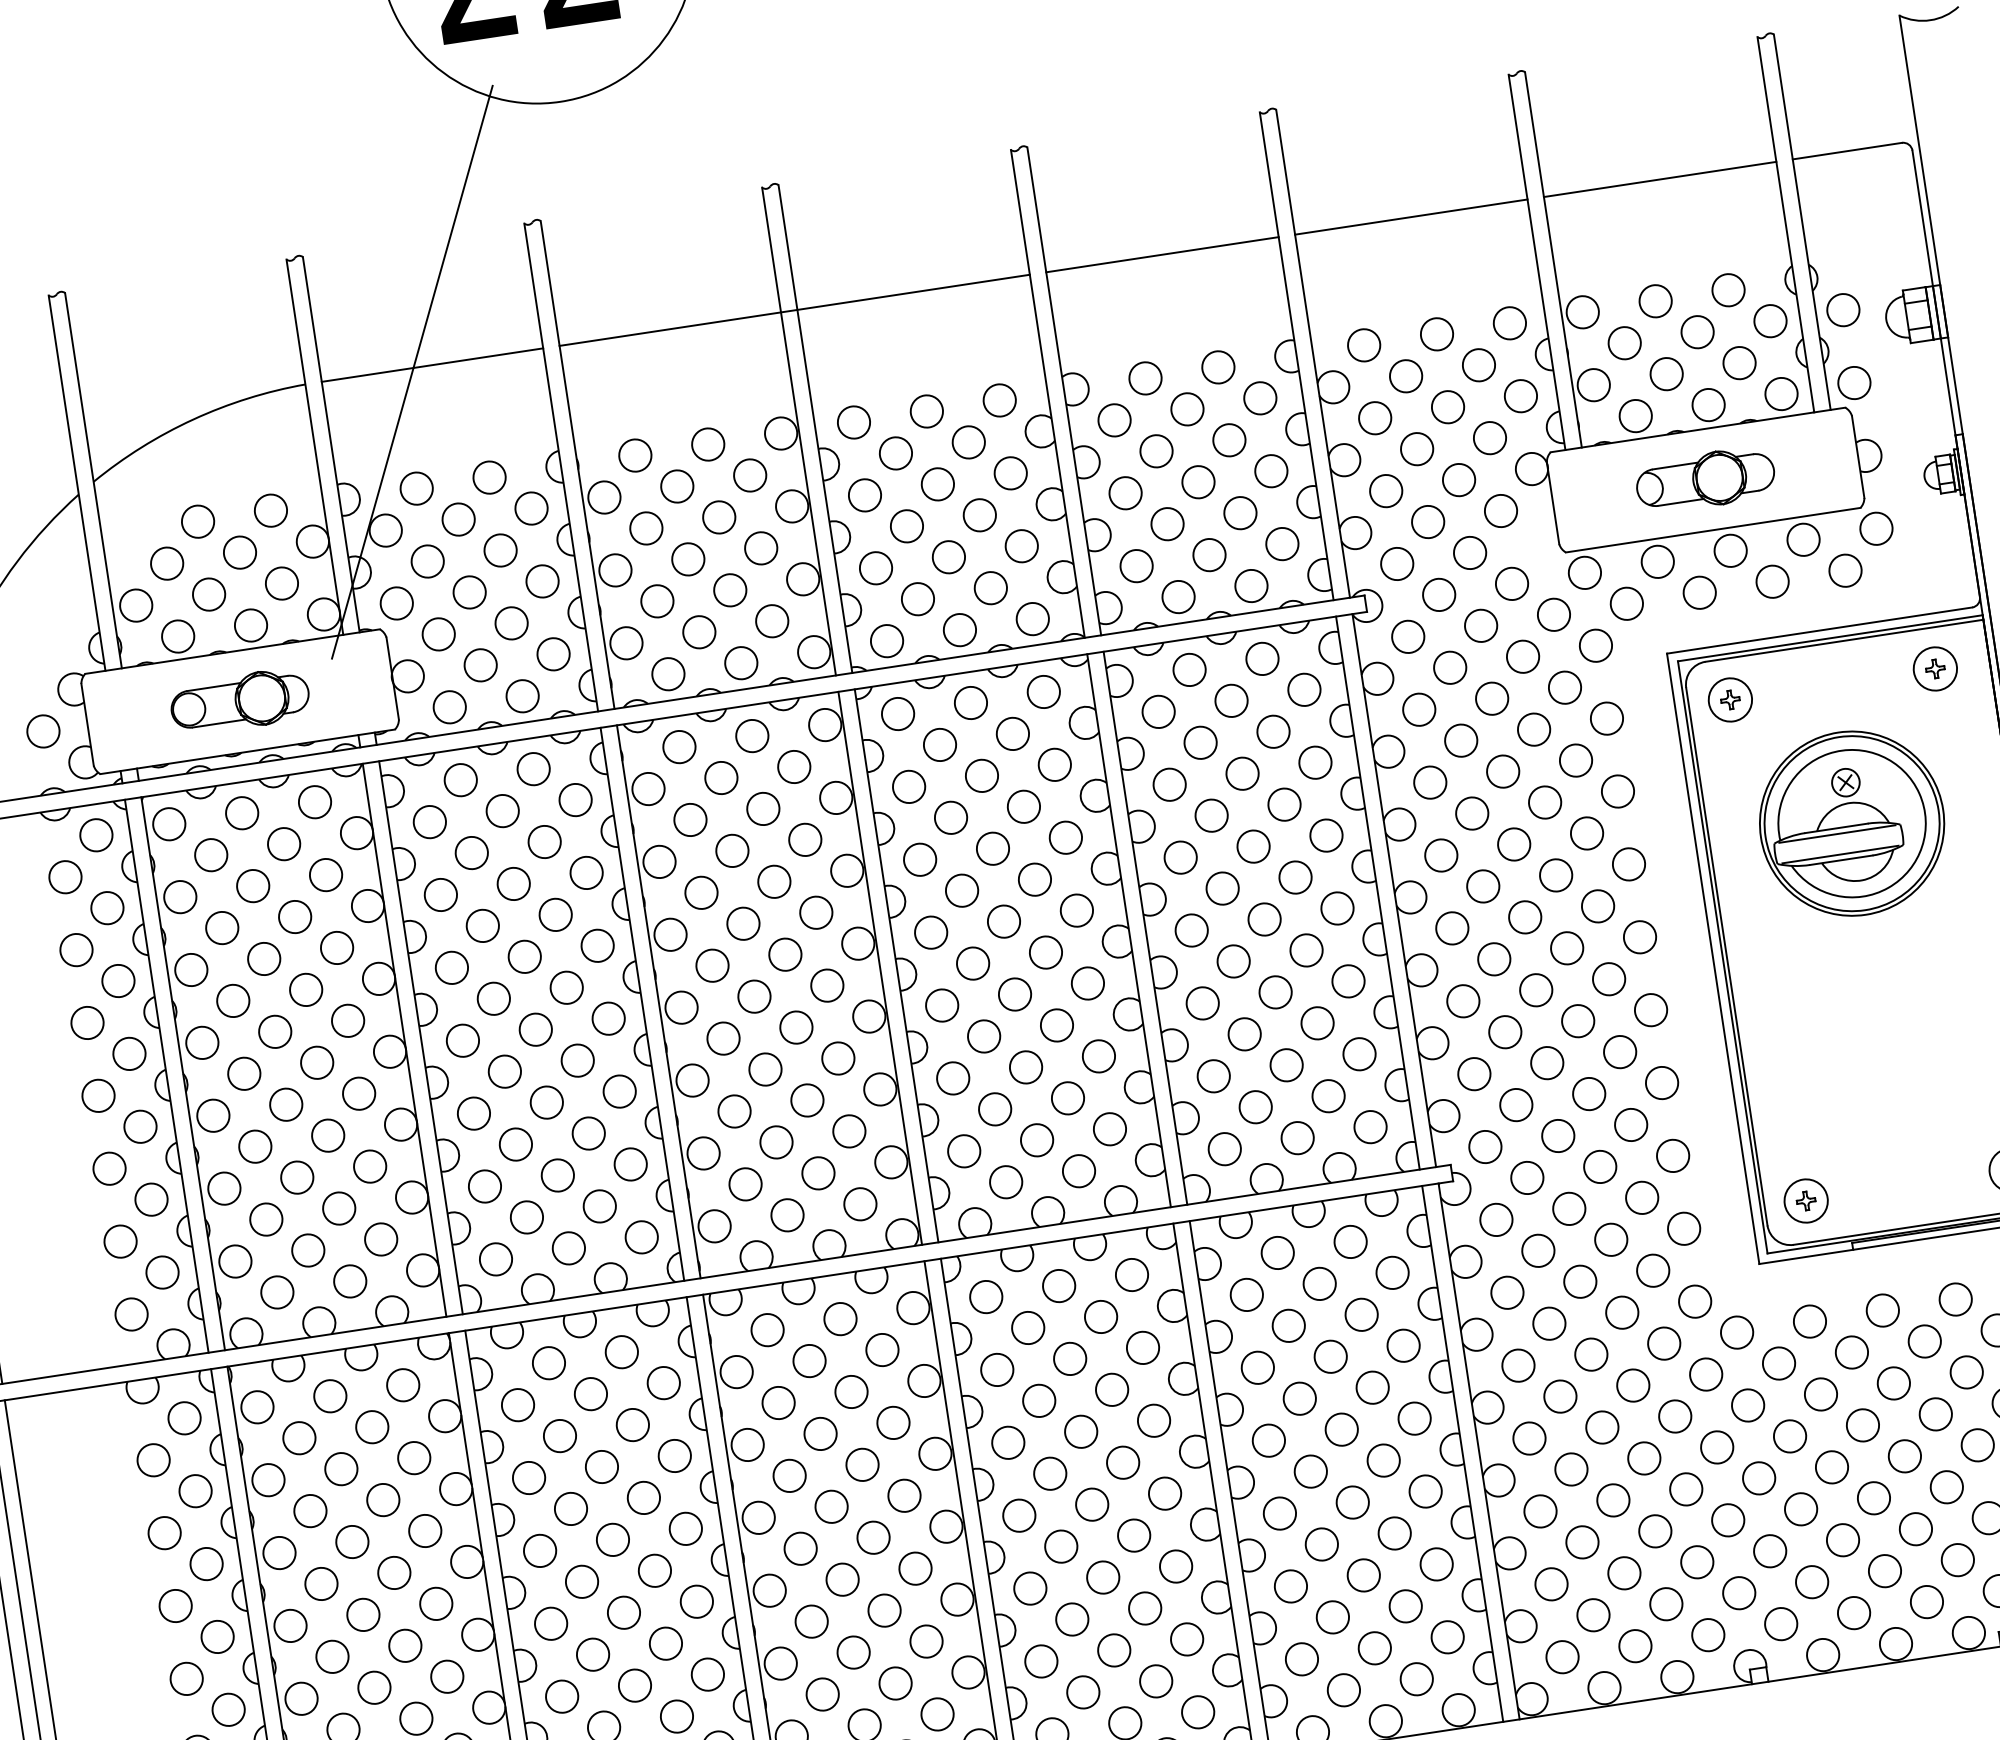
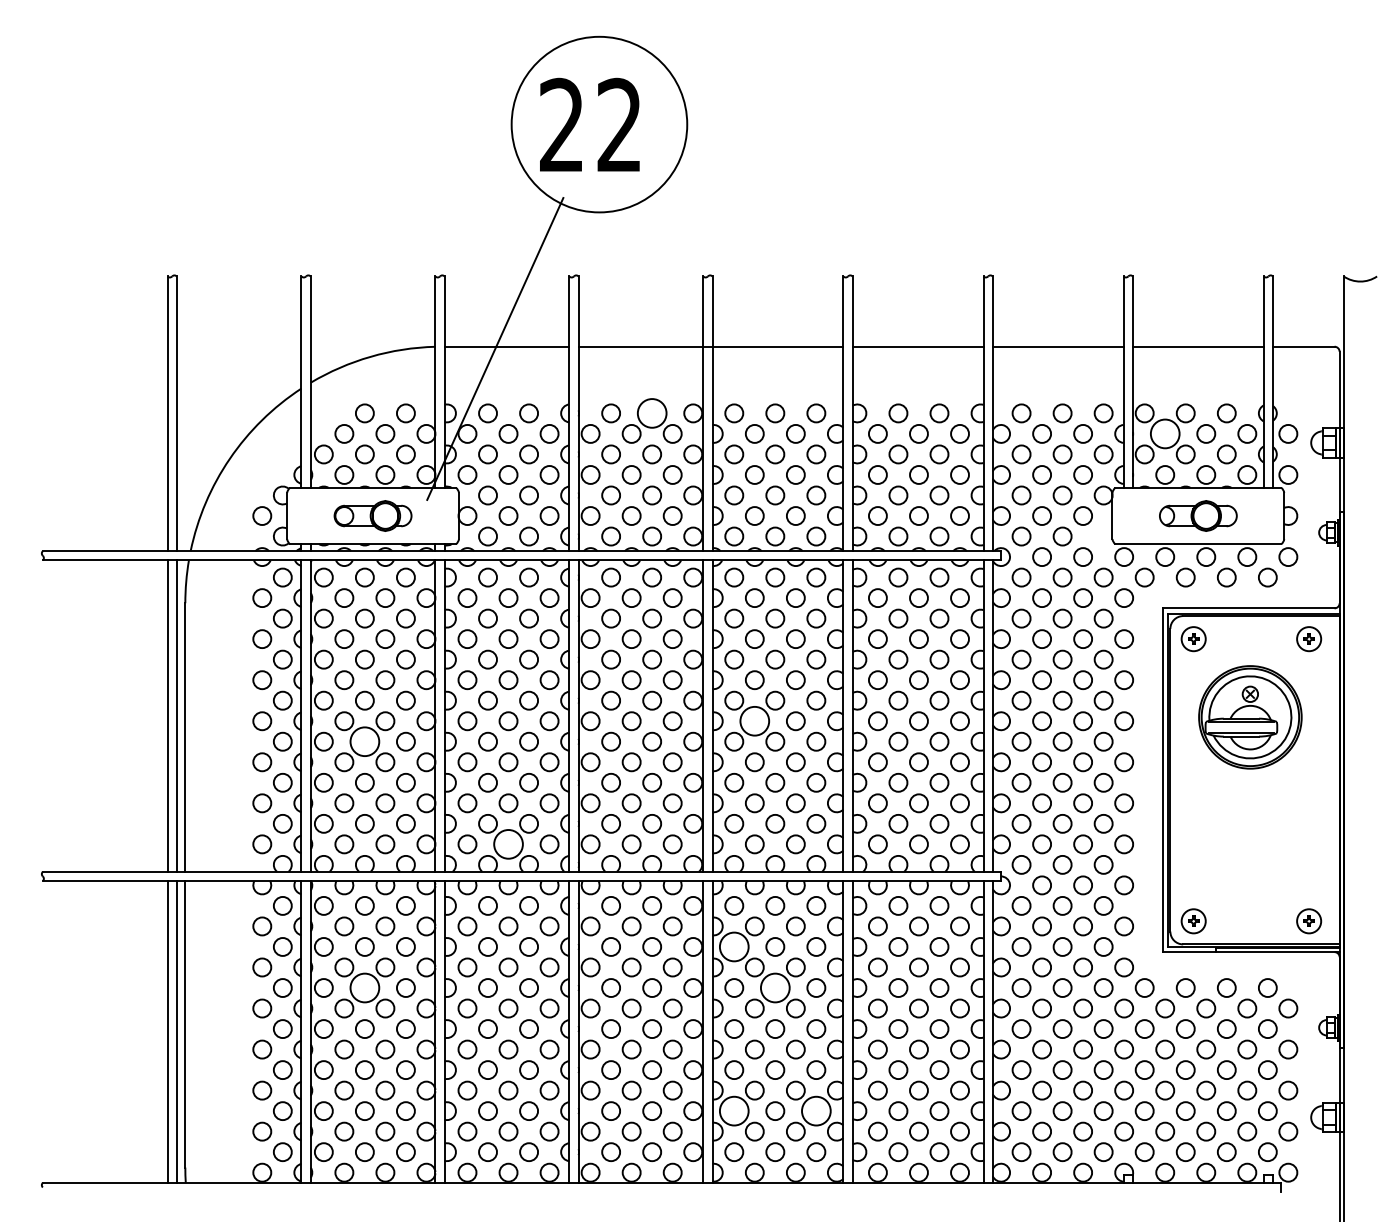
circle: (1625, 342) -> (1165, 433), size x1.6
circle: (708, 444) -> (652, 413), size x1.6
circle: (972, 964) -> (754, 721), size x1.6
circle: (285, 1104) -> (364, 741), size x1.6
circle: (568, 1248) -> (508, 844), size x1.6
circle: (997, 1369) -> (734, 946), size x1.6
circle: (1081, 1432) -> (775, 988), size x1.6
circle: (351, 1542) -> (364, 988), size x1.6
circle: (1187, 1640) -> (816, 1111), size x1.6
circle: (1041, 1662) -> (734, 1111), size x1.6

